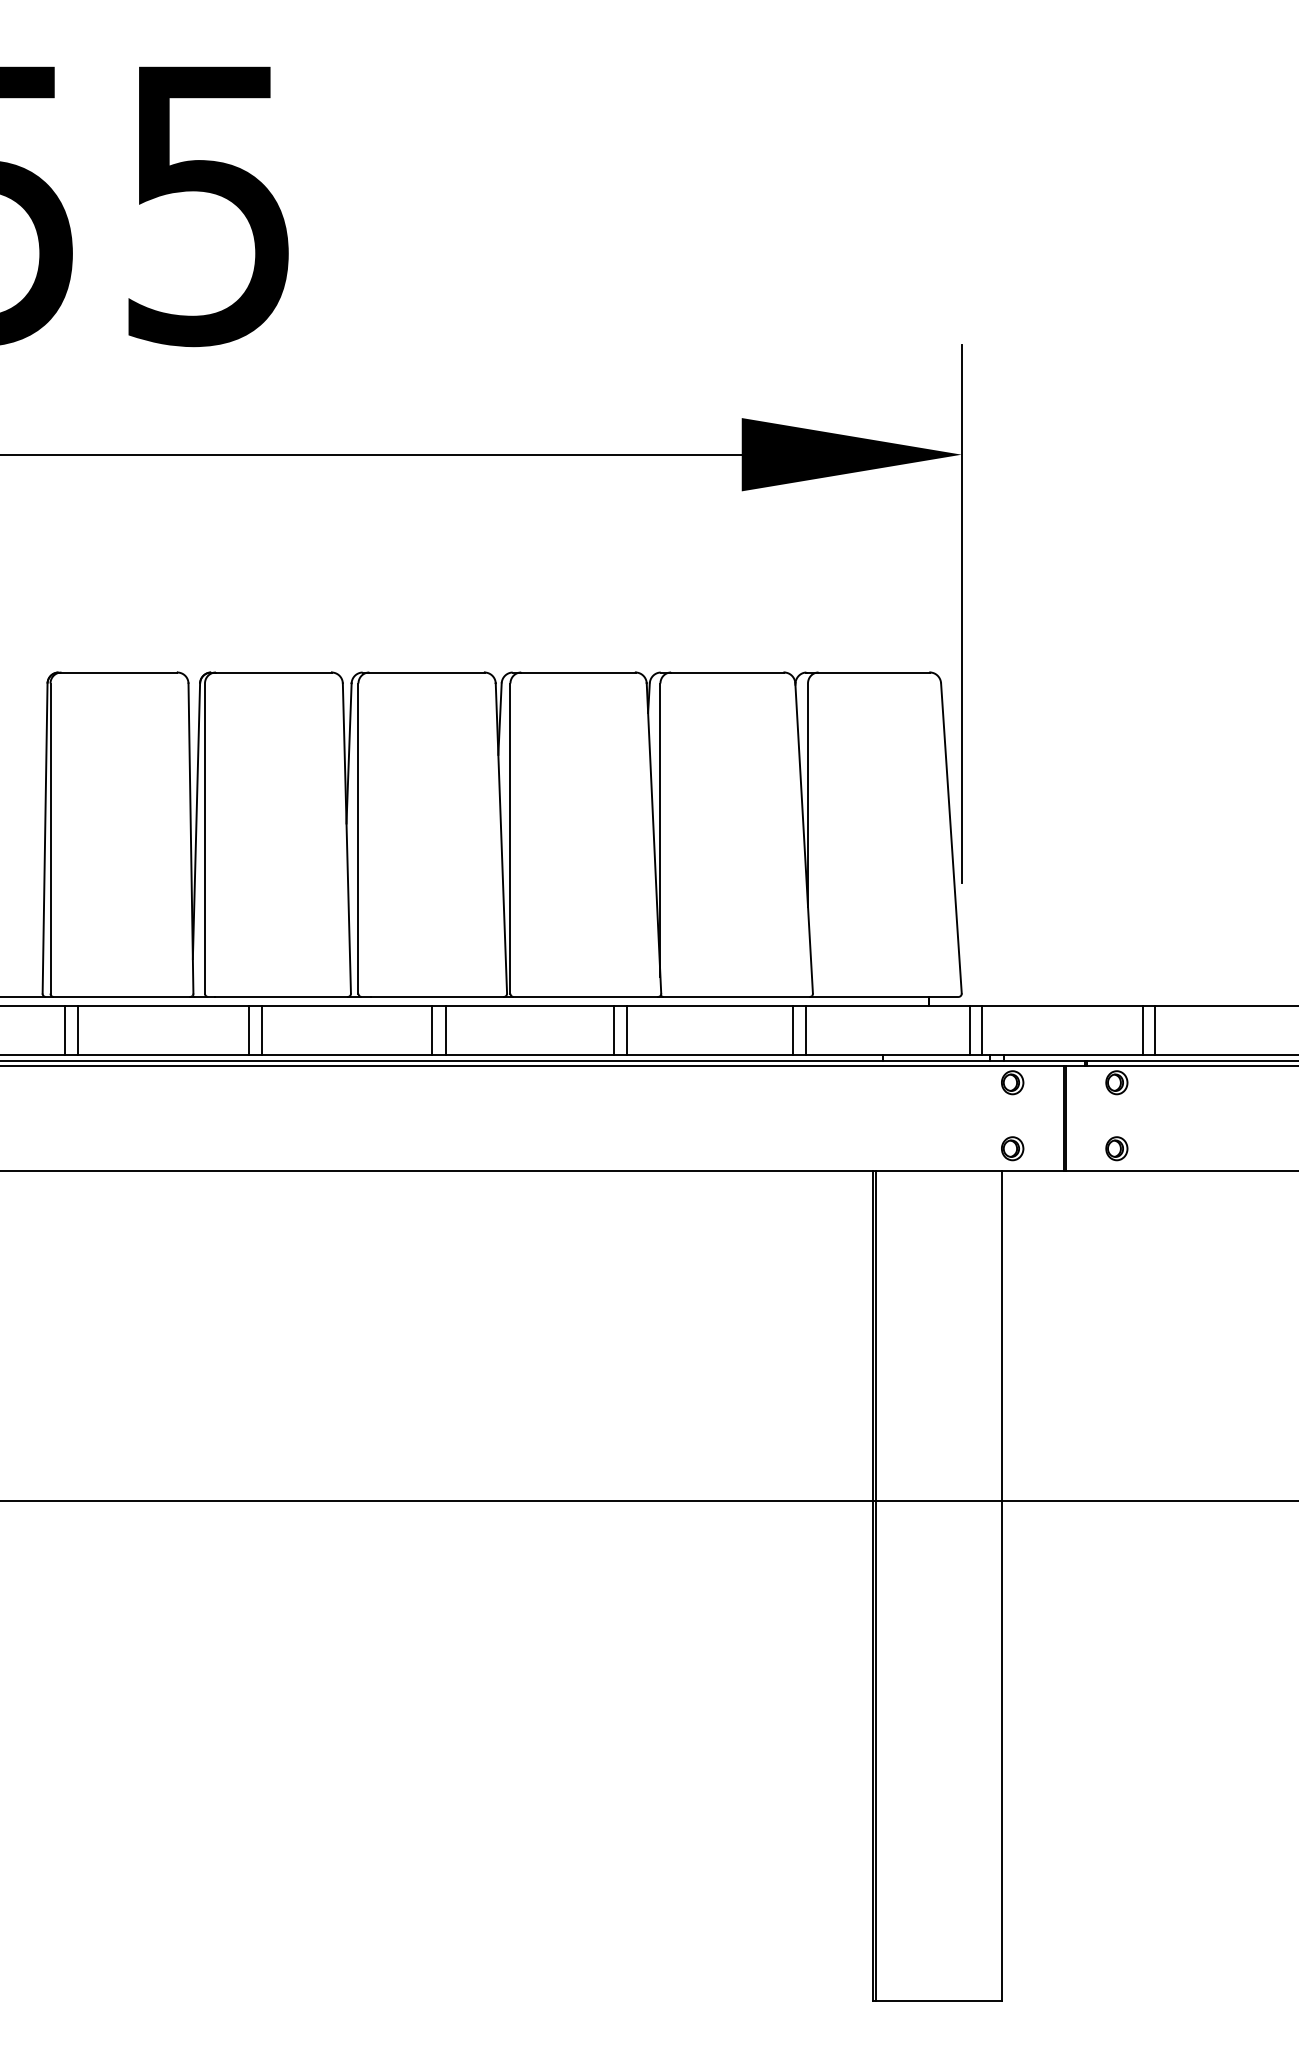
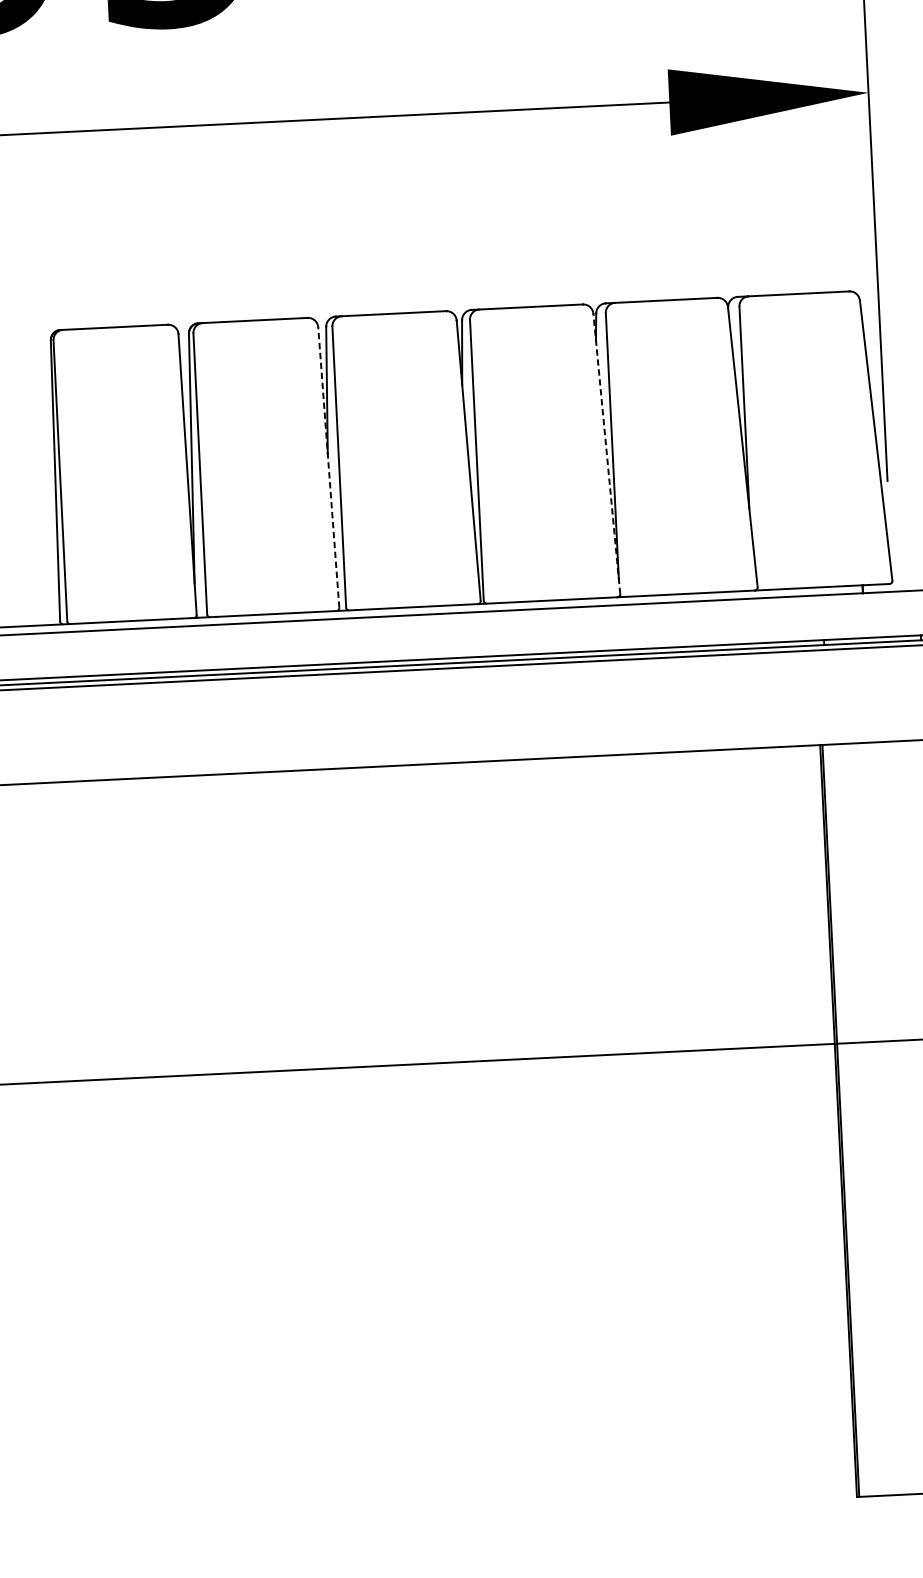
line: (653, 837) -> (606, 453), solid -> dashed
line: (346, 838) -> (328, 467), solid -> dashed
line: (64, 1030) -> (81, 653), removed
line: (78, 1030) -> (94, 653), removed
line: (249, 1030) -> (249, 645), removed
line: (262, 1030) -> (260, 645), removed
line: (432, 1030) -> (414, 637), removed
line: (445, 1030) -> (426, 637), removed
line: (614, 1030) -> (579, 629), removed
line: (627, 1030) -> (591, 628), removed
line: (793, 1030) -> (741, 621), removed
line: (806, 1030) -> (753, 621), removed
line: (969, 1030) -> (901, 613), removed
line: (982, 1030) -> (912, 613), removed

